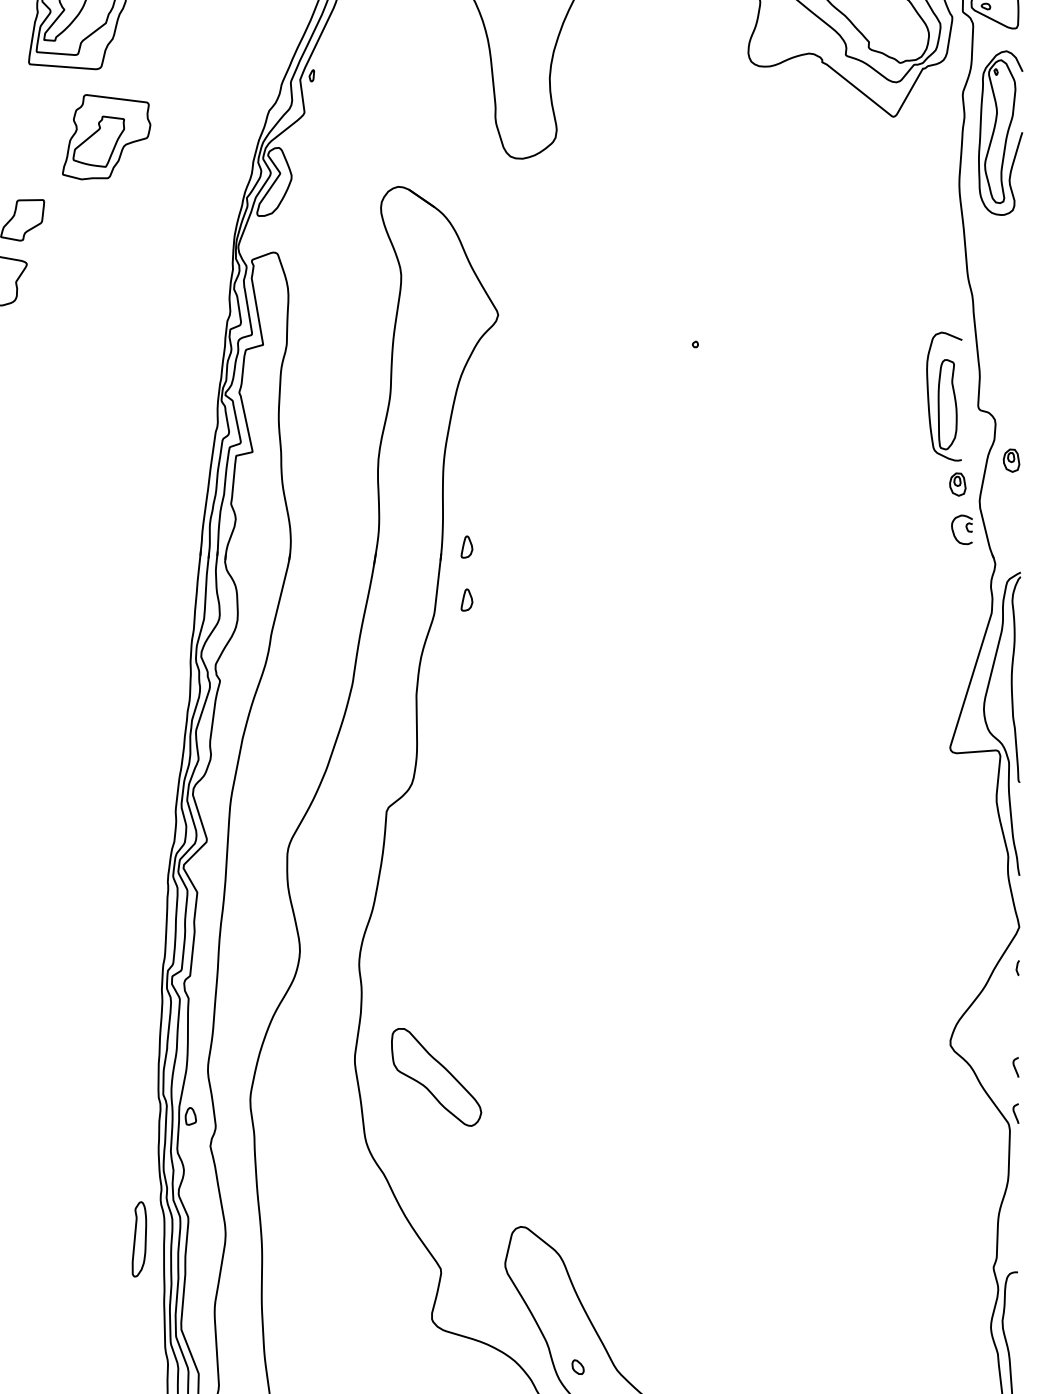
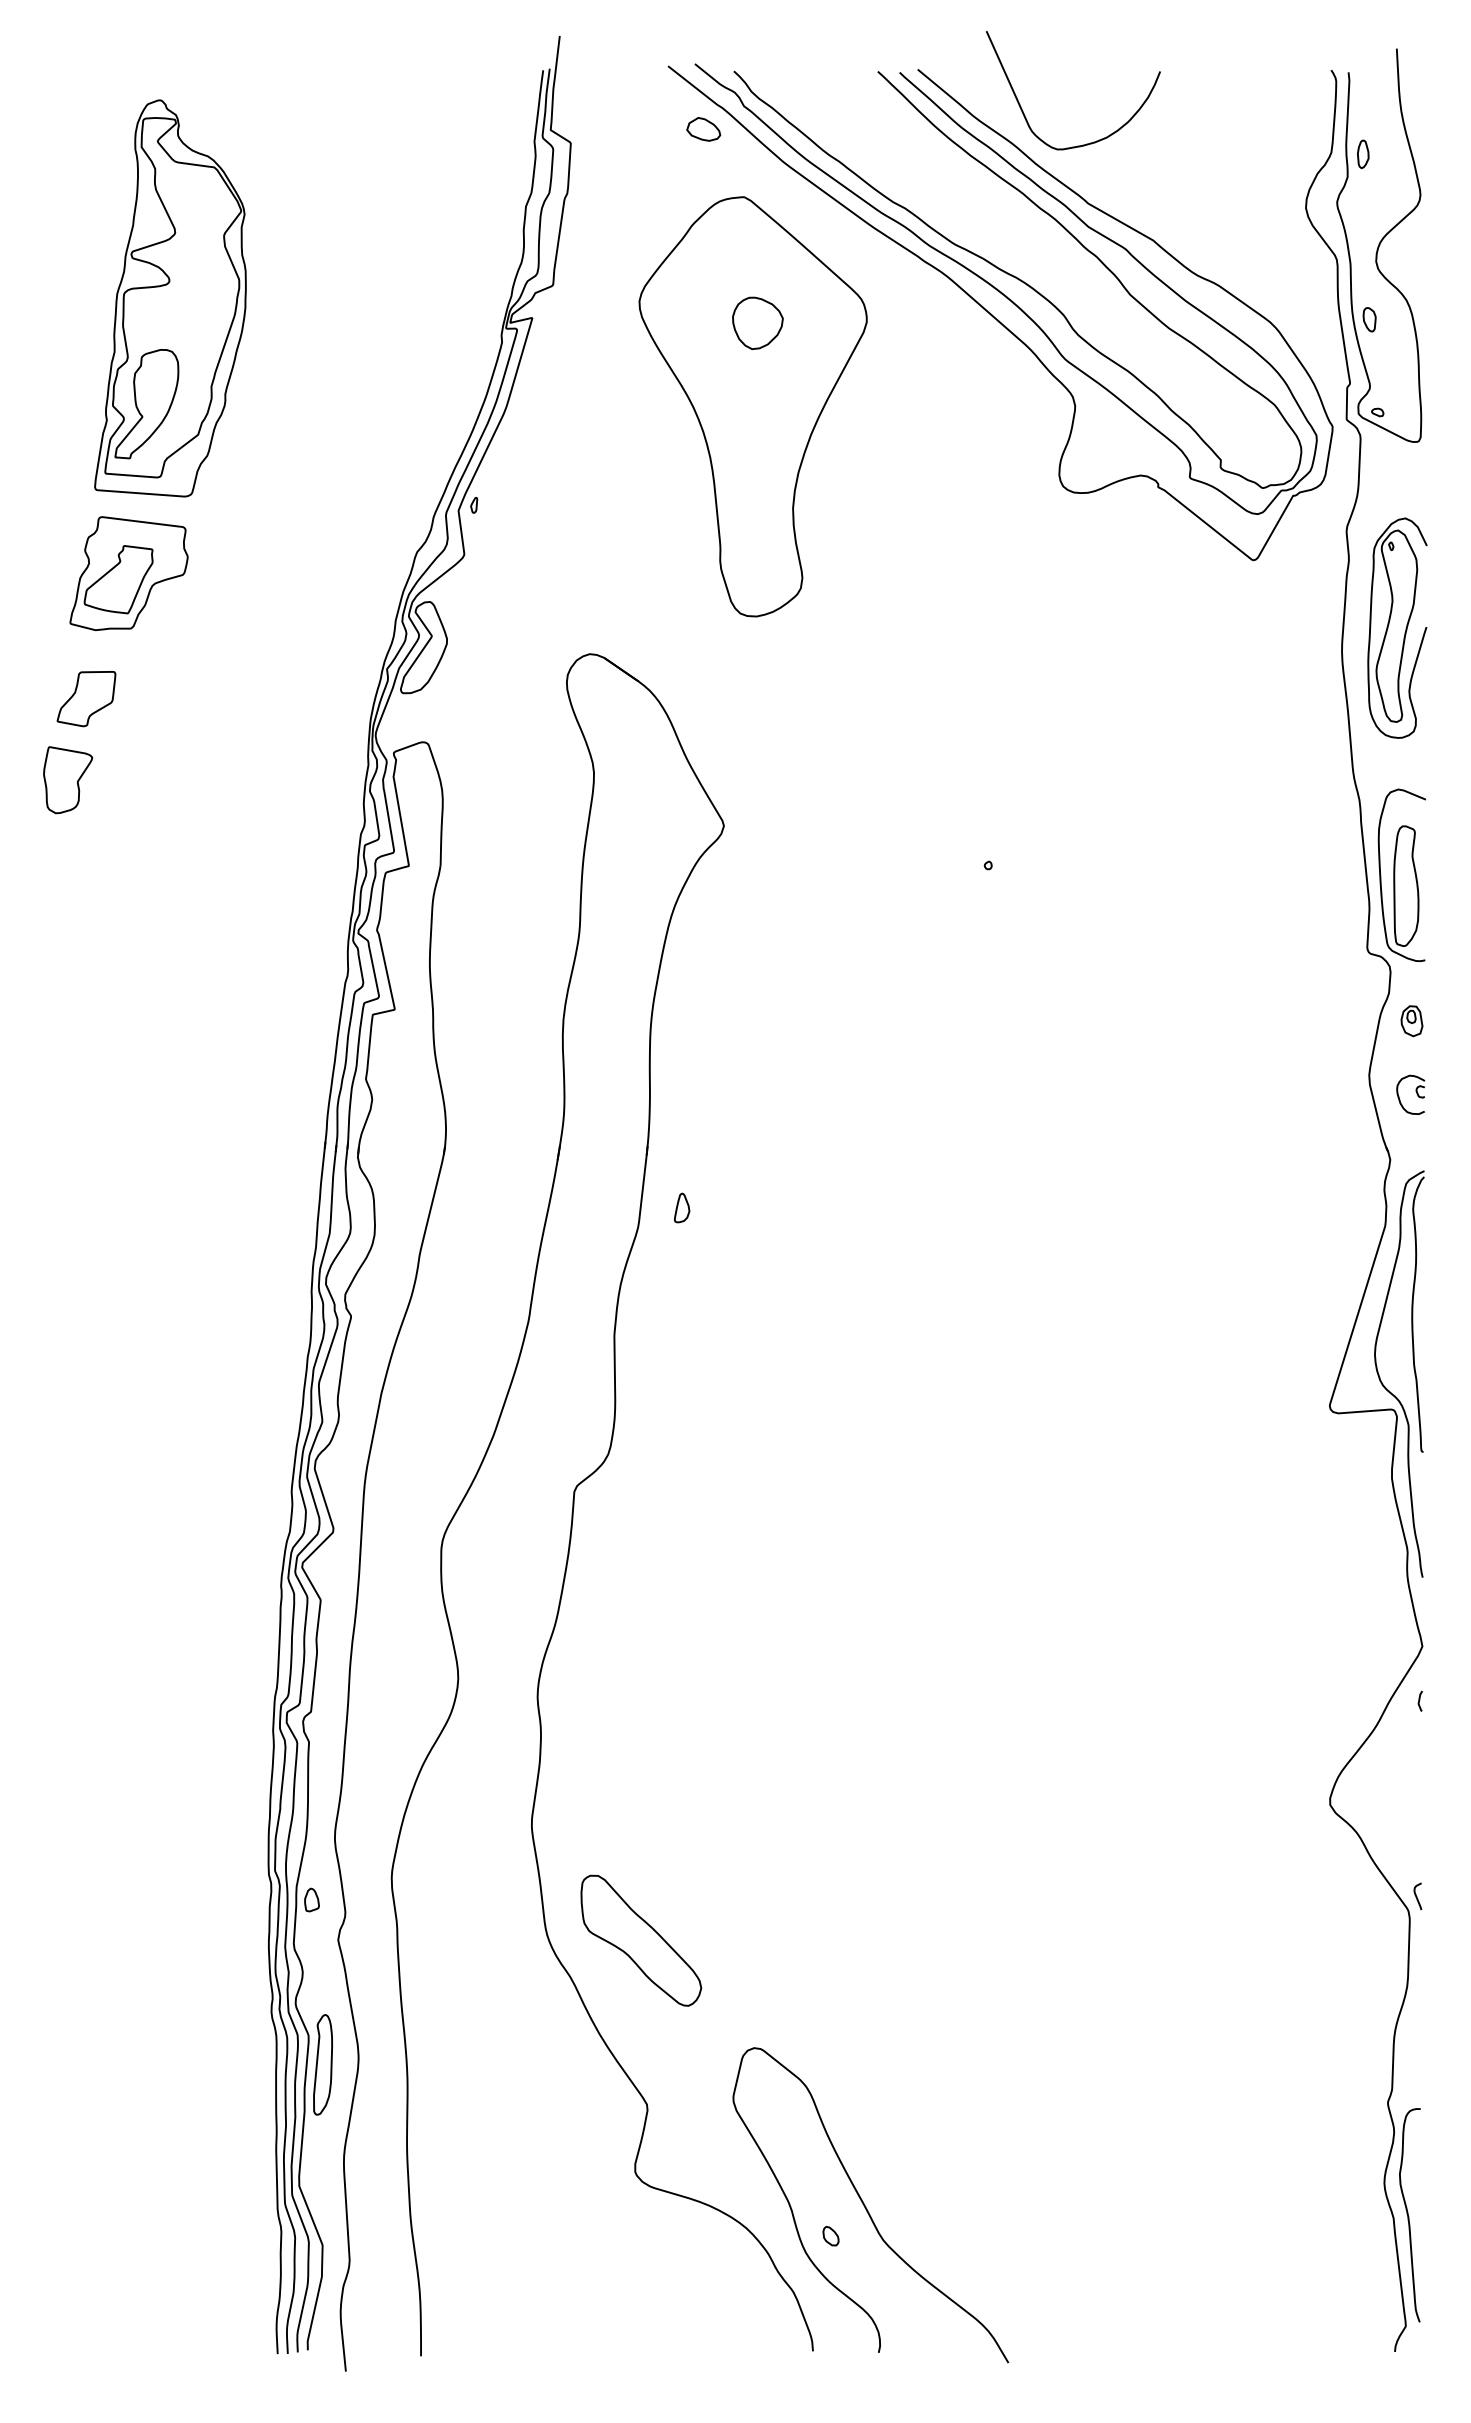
part: (1000, 132) -> (1397, 627), moved
part: (106, 137) -> (128, 573), moved
part: (944, 396) -> (1401, 875), moved
part: (957, 484) -> (1339, 1053), removed
part: (961, 529) -> (1410, 1094), moved
part: (467, 546) -> (682, 1136), removed
curve: (1015, 1067) -> (1417, 1834), removed
part: (436, 1077) -> (641, 1940), moved
part: (139, 1239) -> (322, 2064), moved

